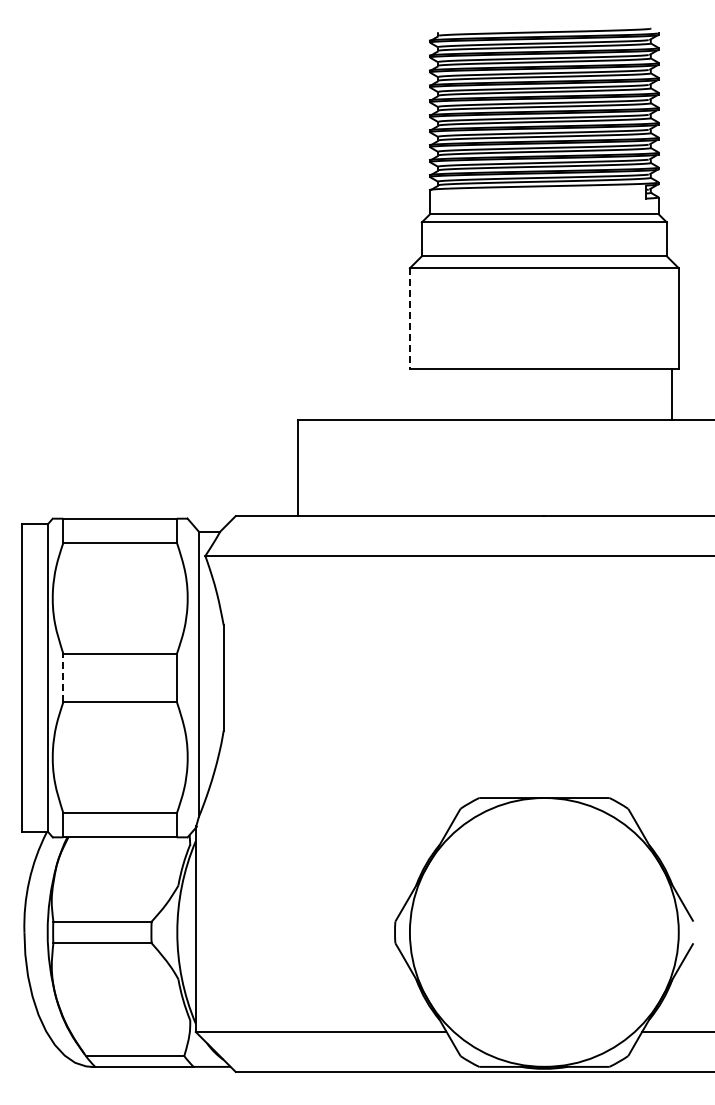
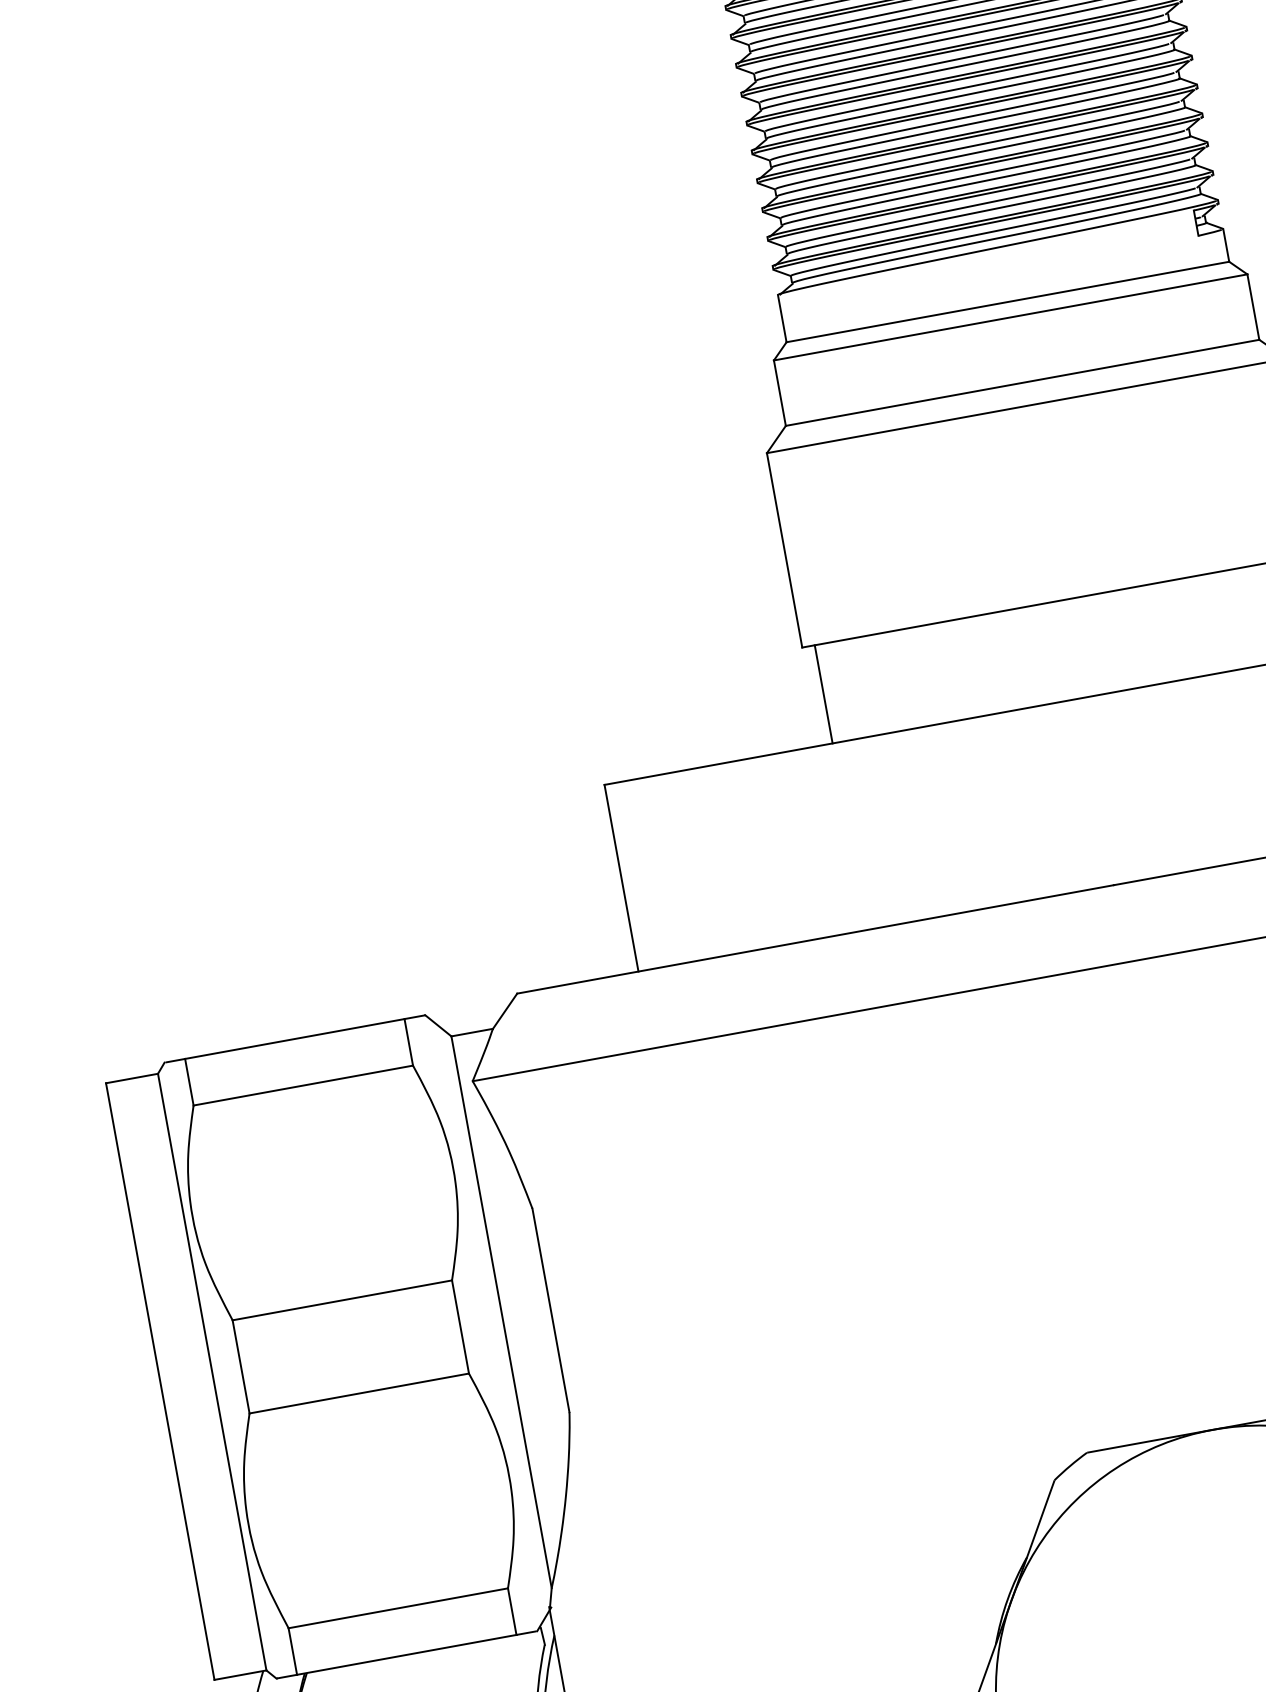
line: (409, 319) -> (784, 552), dashed -> solid
line: (416, 393) -> (823, 692), added
line: (63, 677) -> (241, 1365), dashed -> solid

